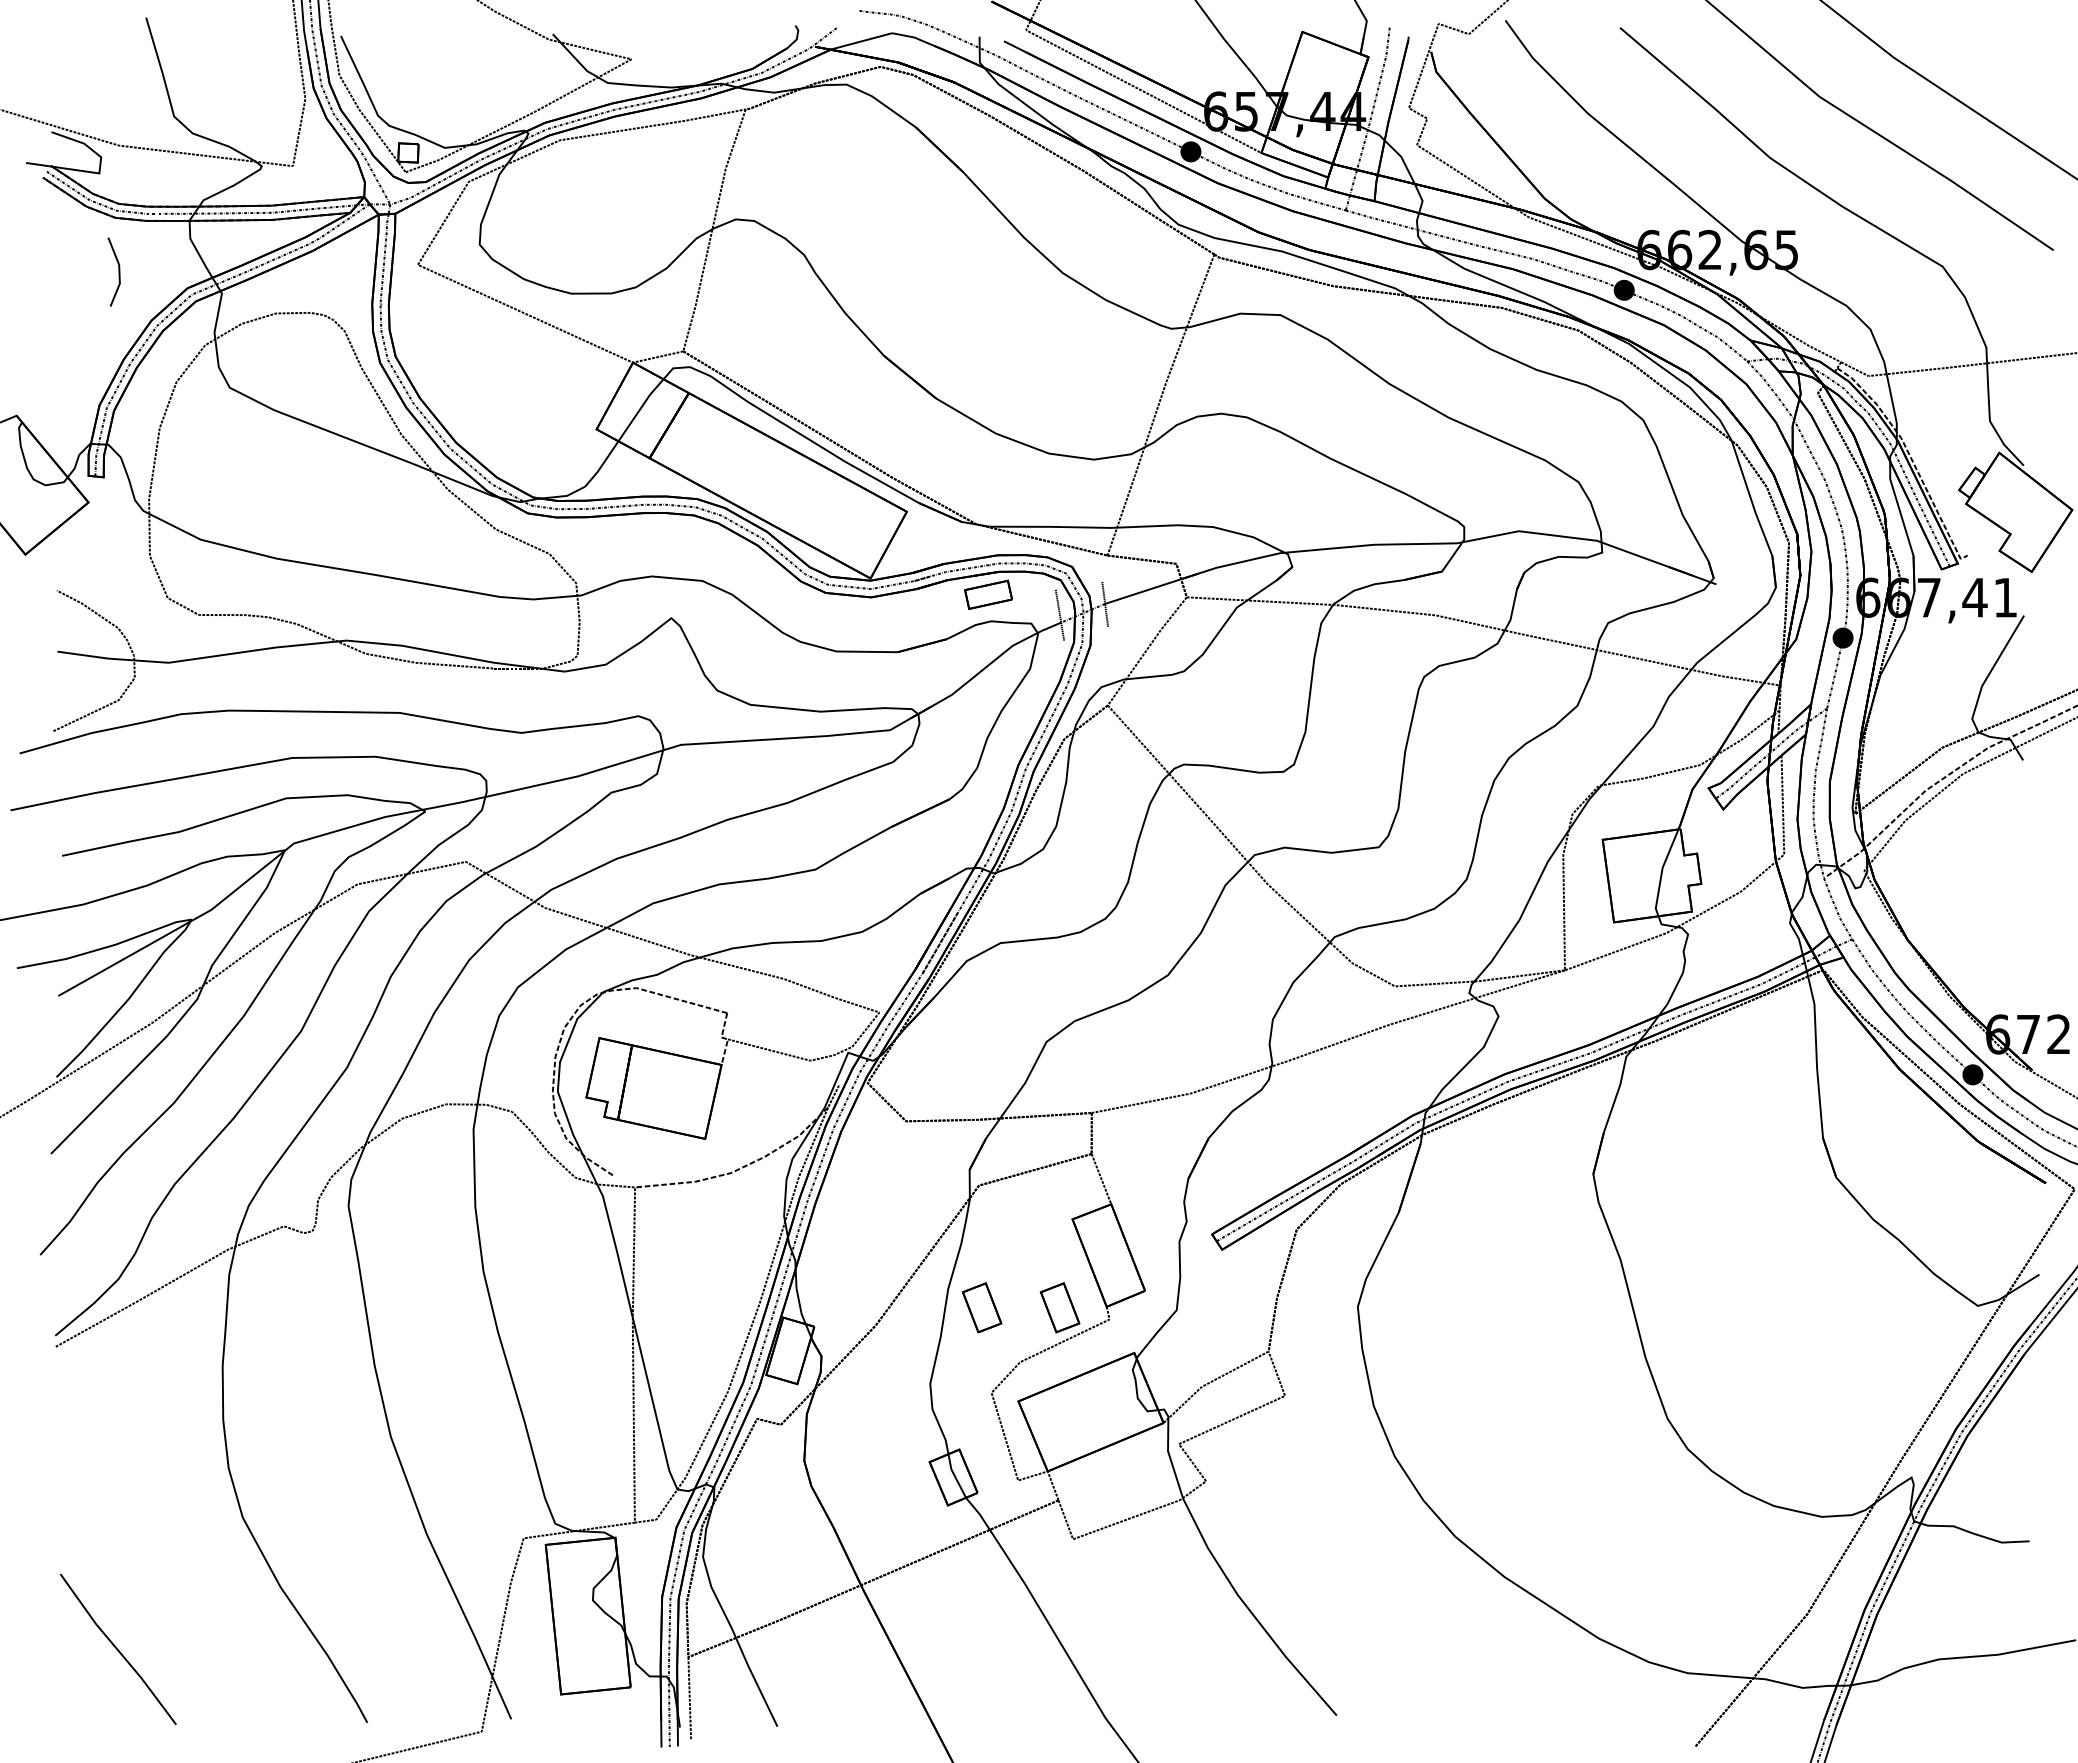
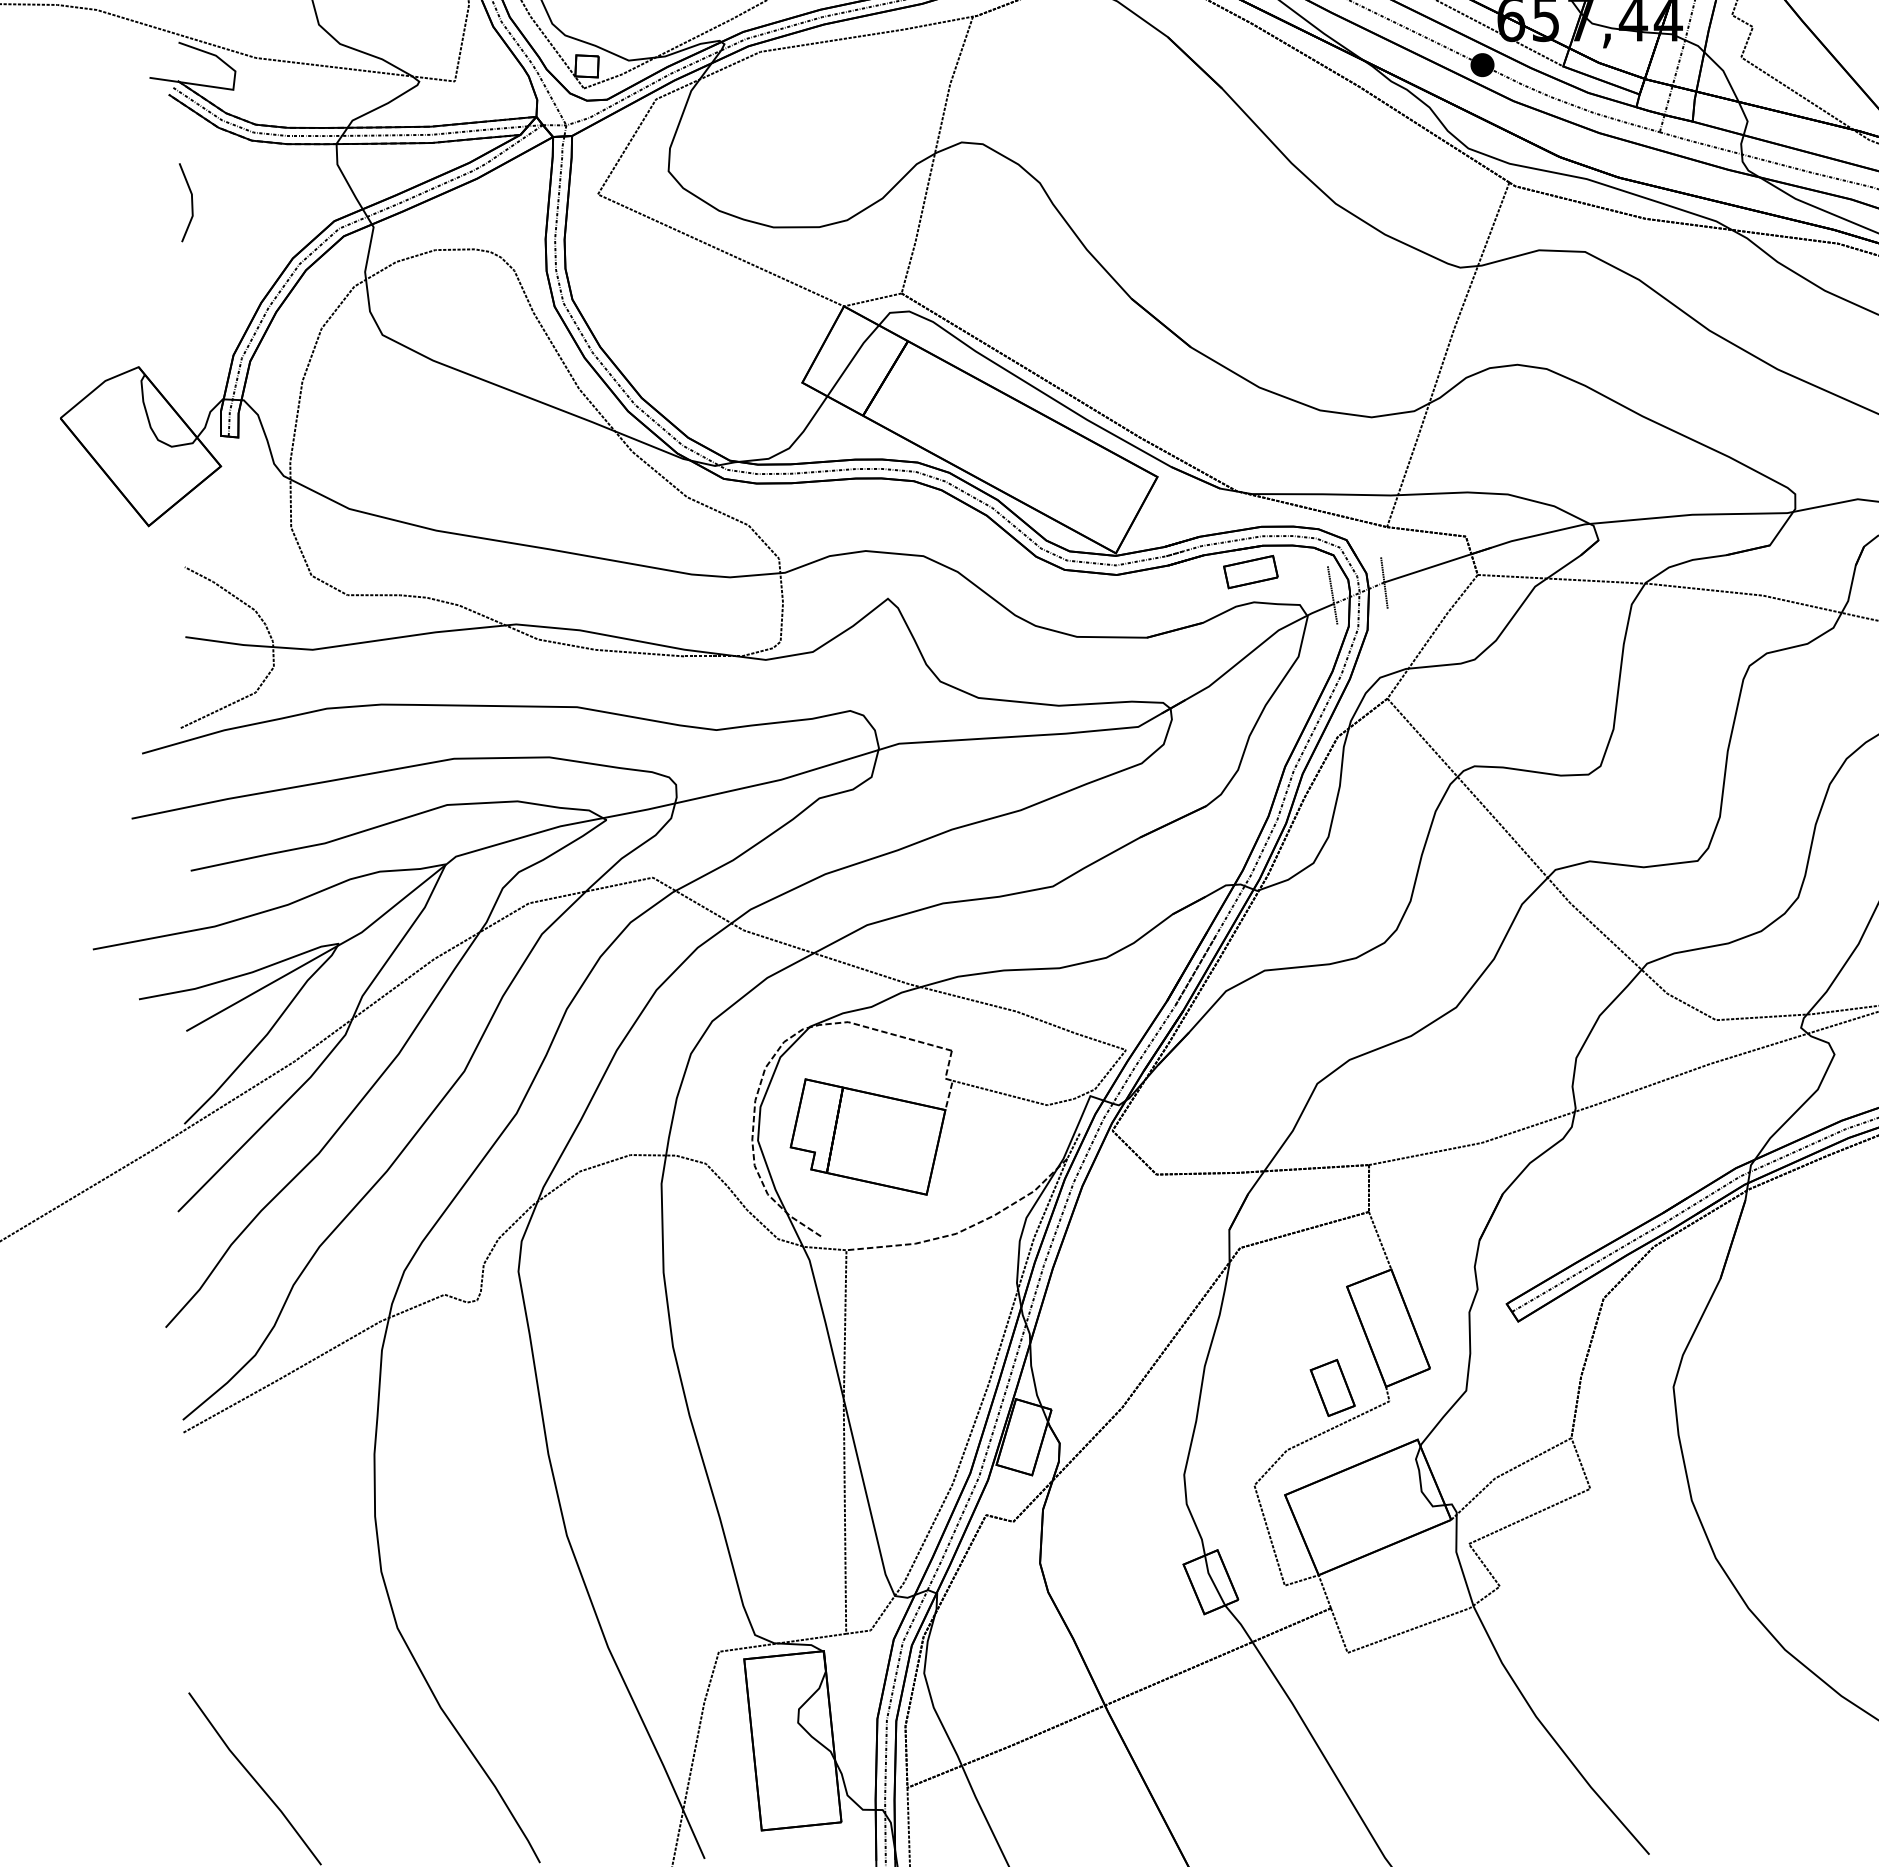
line: (118, 271) -> (191, 202), moved
part: (981, 1307) -> (1242, 1387), removed

